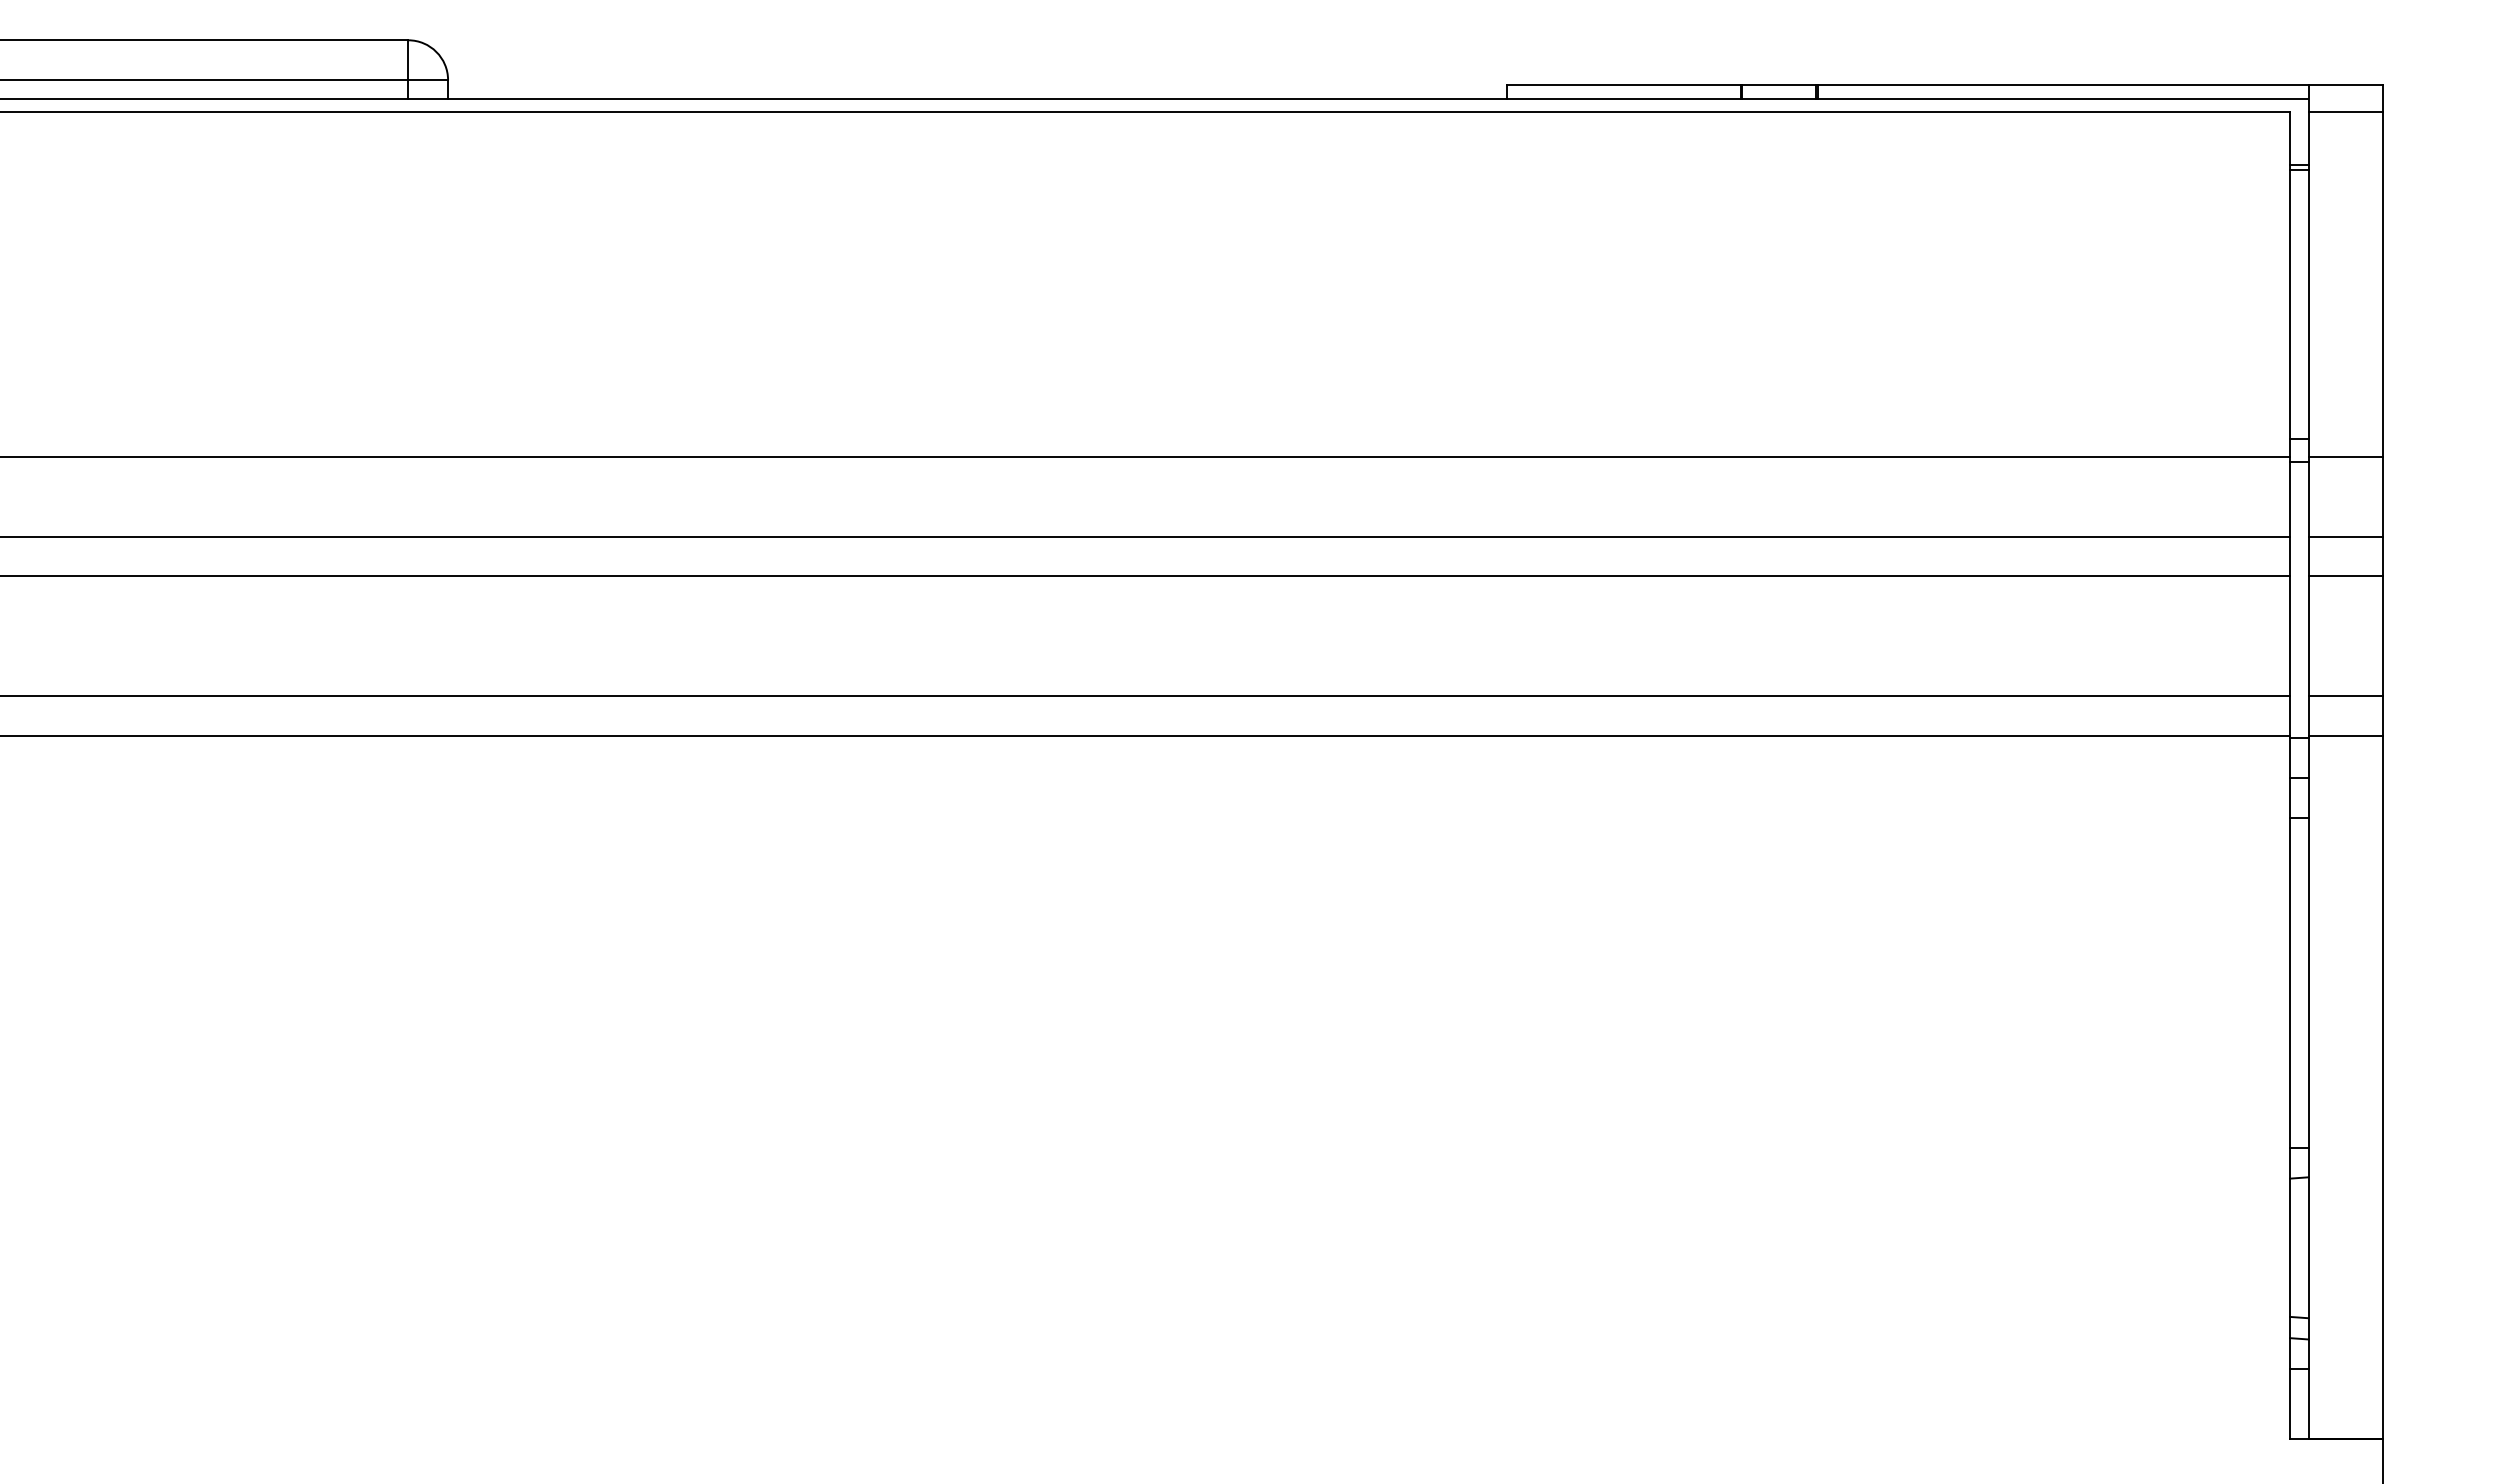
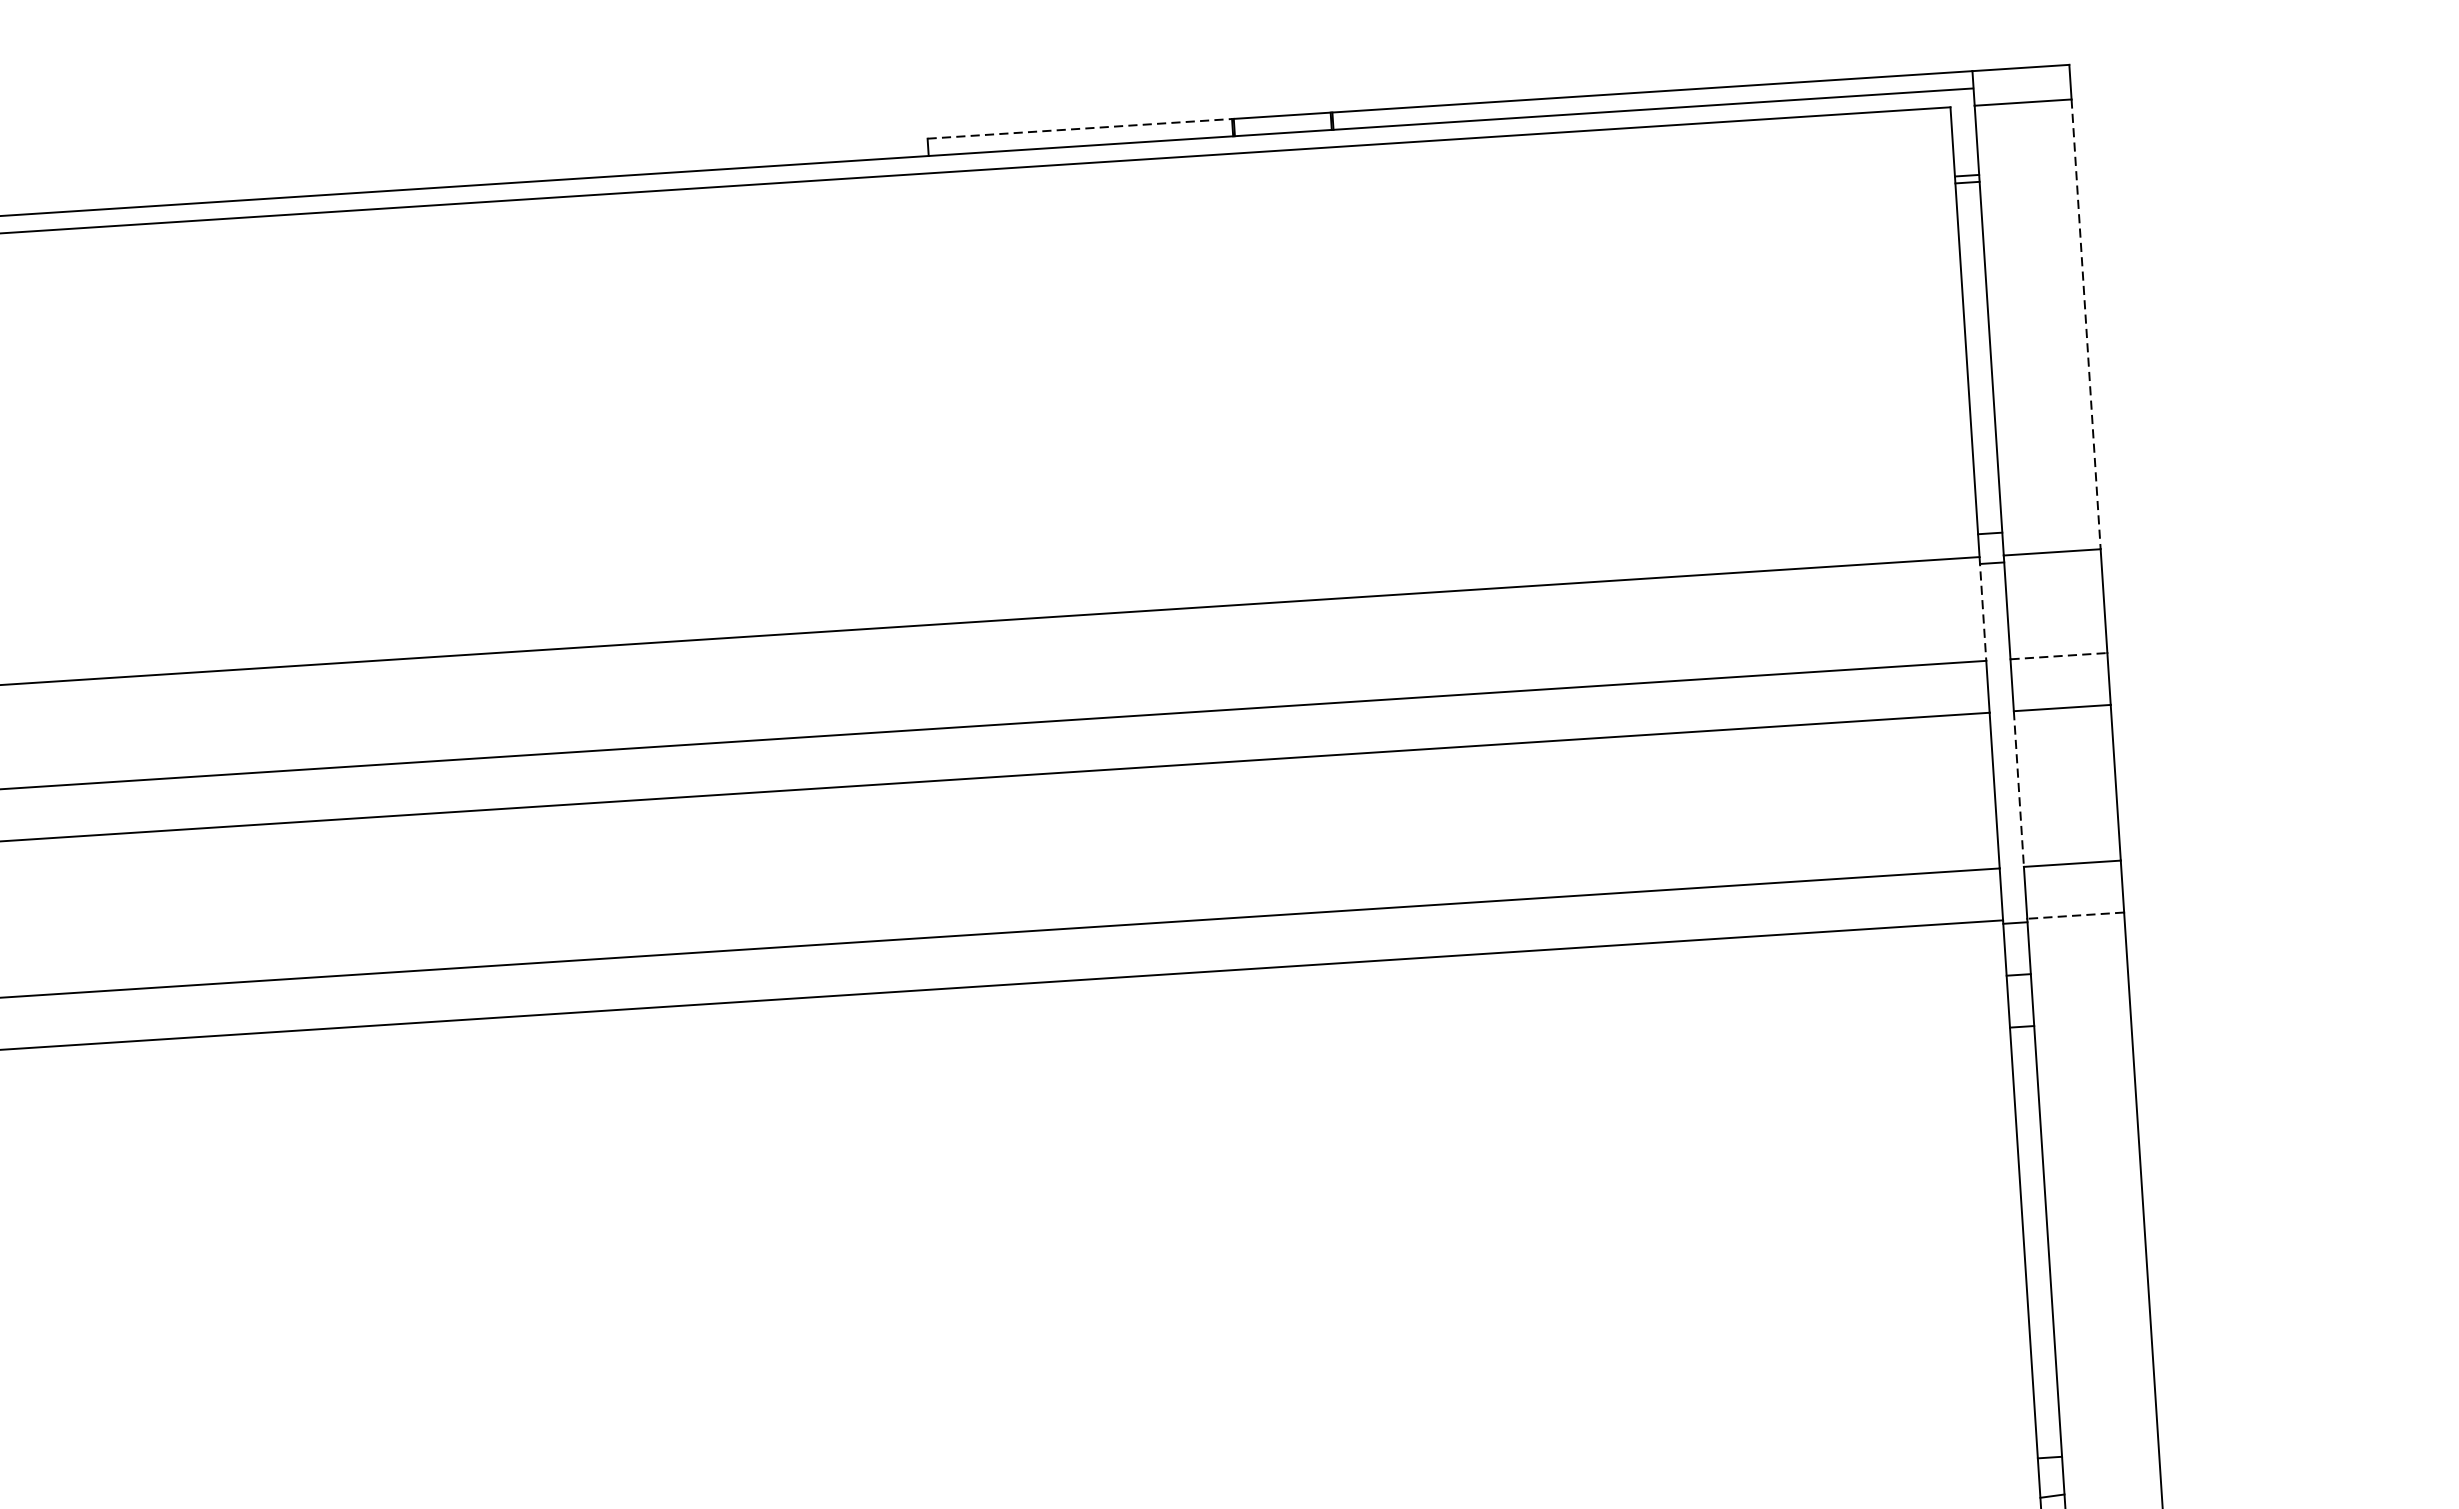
line: (1623, 85) -> (1079, 128), solid -> dashed
line: (2382, 284) -> (2085, 324), solid -> dashed
line: (2290, 496) -> (1983, 608), solid -> dashed
line: (2346, 536) -> (2059, 655), solid -> dashed
line: (2308, 636) -> (2018, 789), solid -> dashed
line: (2345, 735) -> (2075, 915), solid -> dashed

